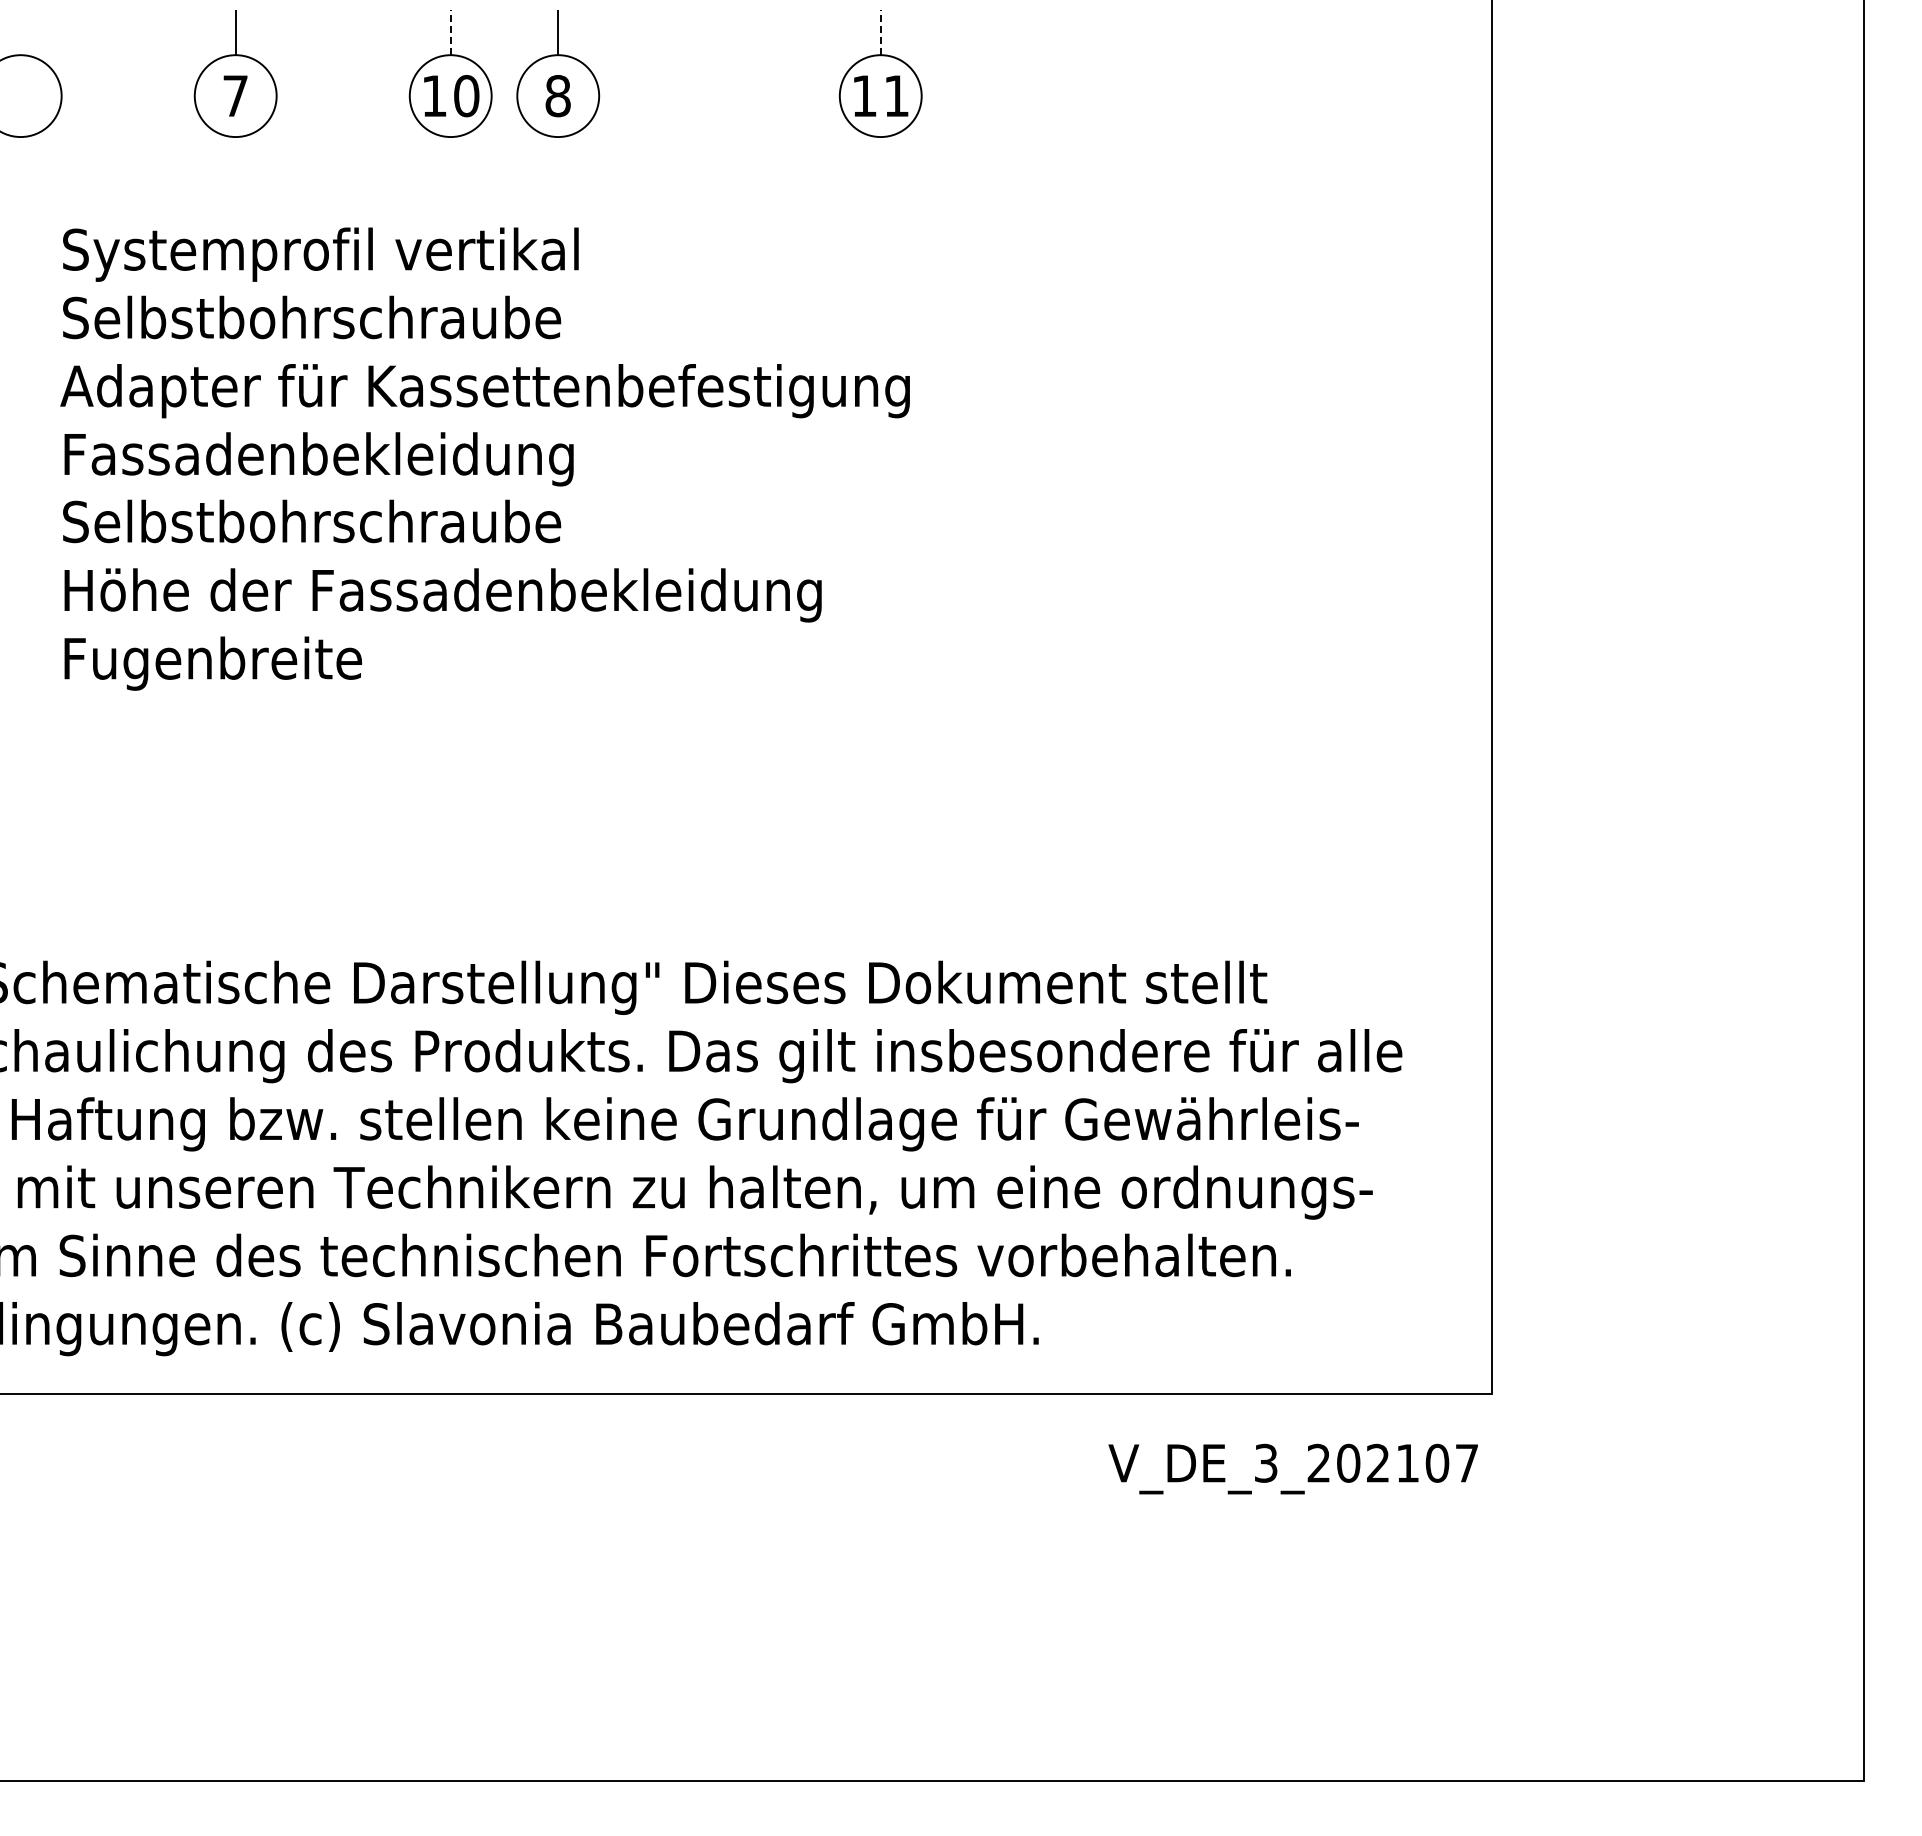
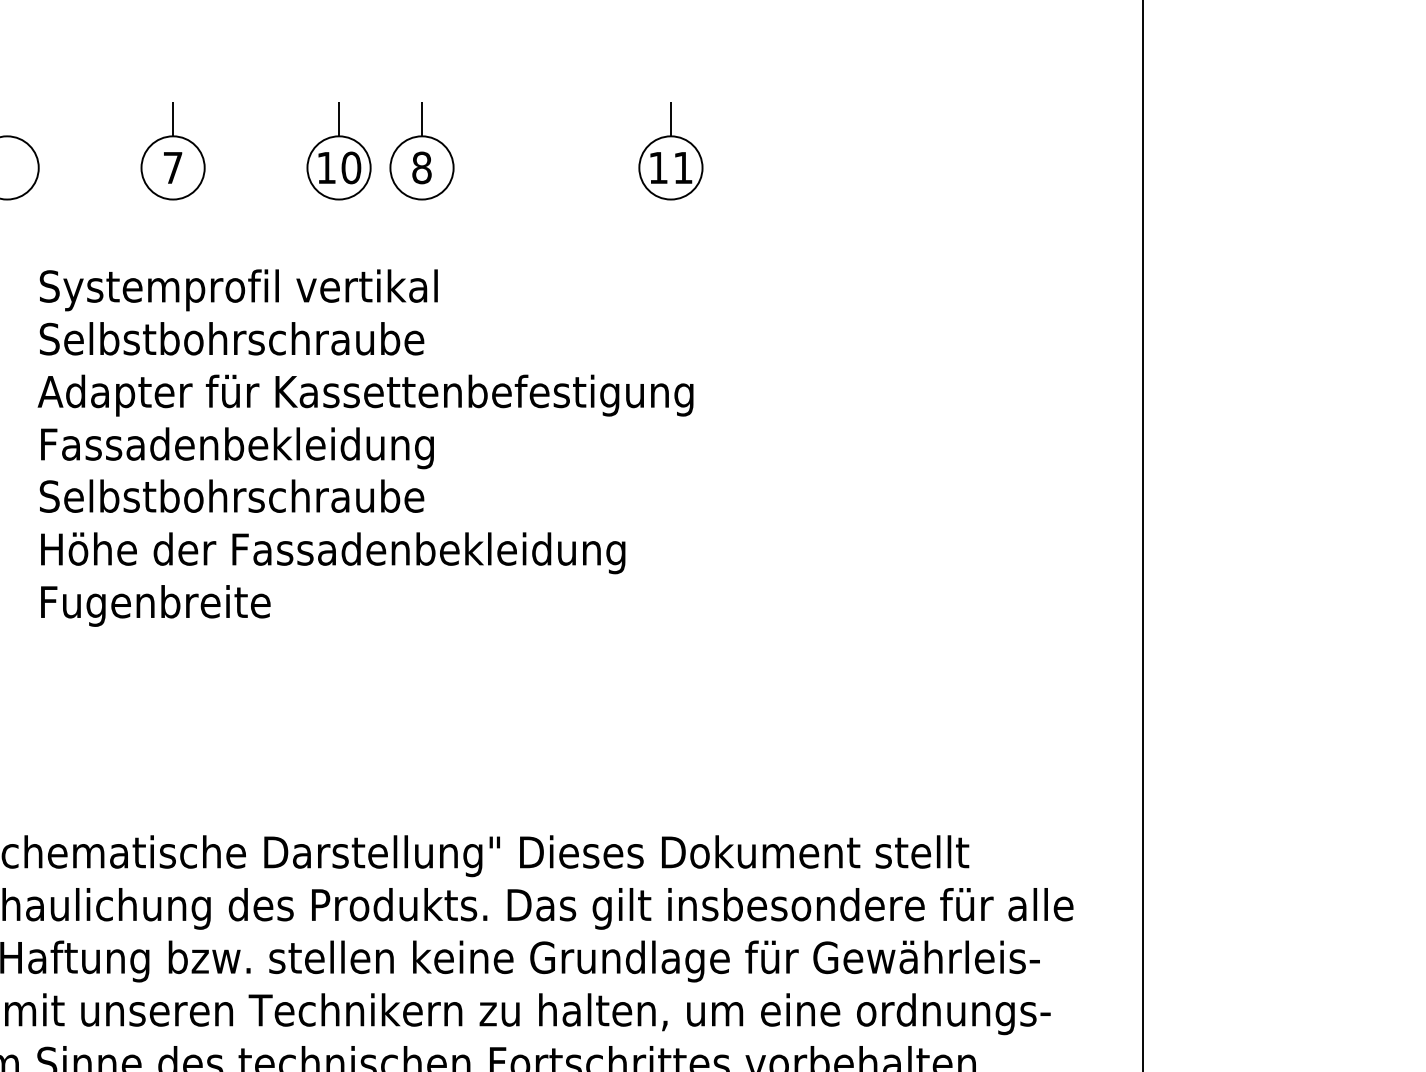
line: (450, 32) -> (338, 118), dashed -> solid
line: (880, 32) -> (670, 118), dashed -> solid

